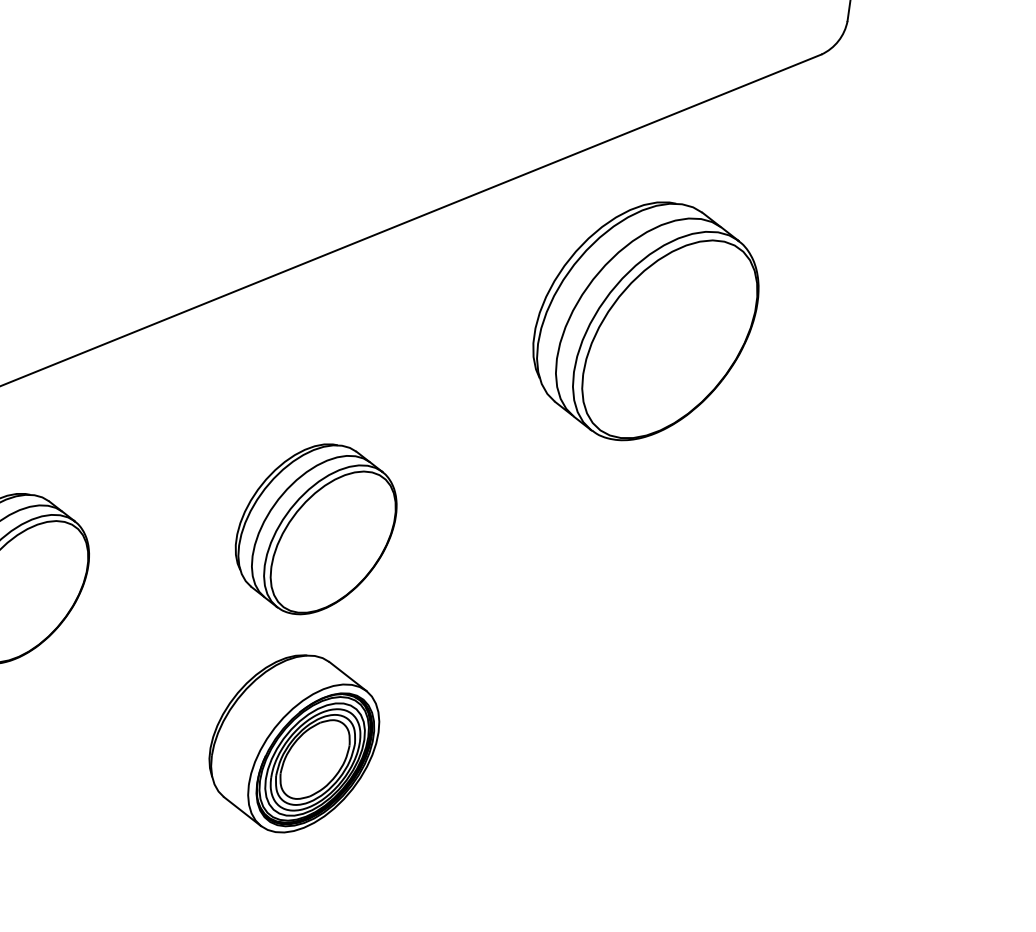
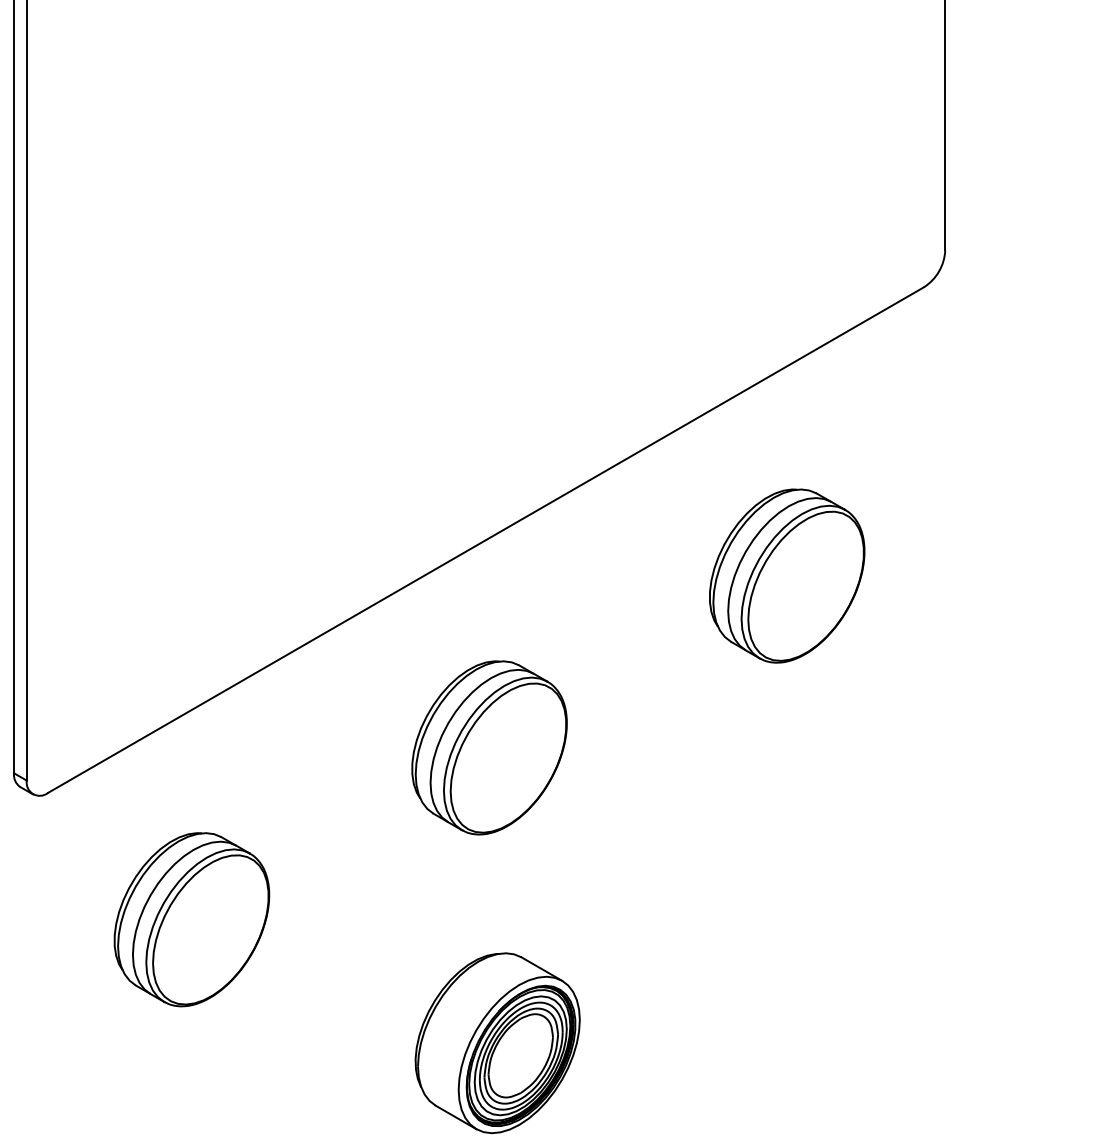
part: (646, 321) -> (787, 575), size x0.71
part: (315, 529) -> (489, 747), moved

